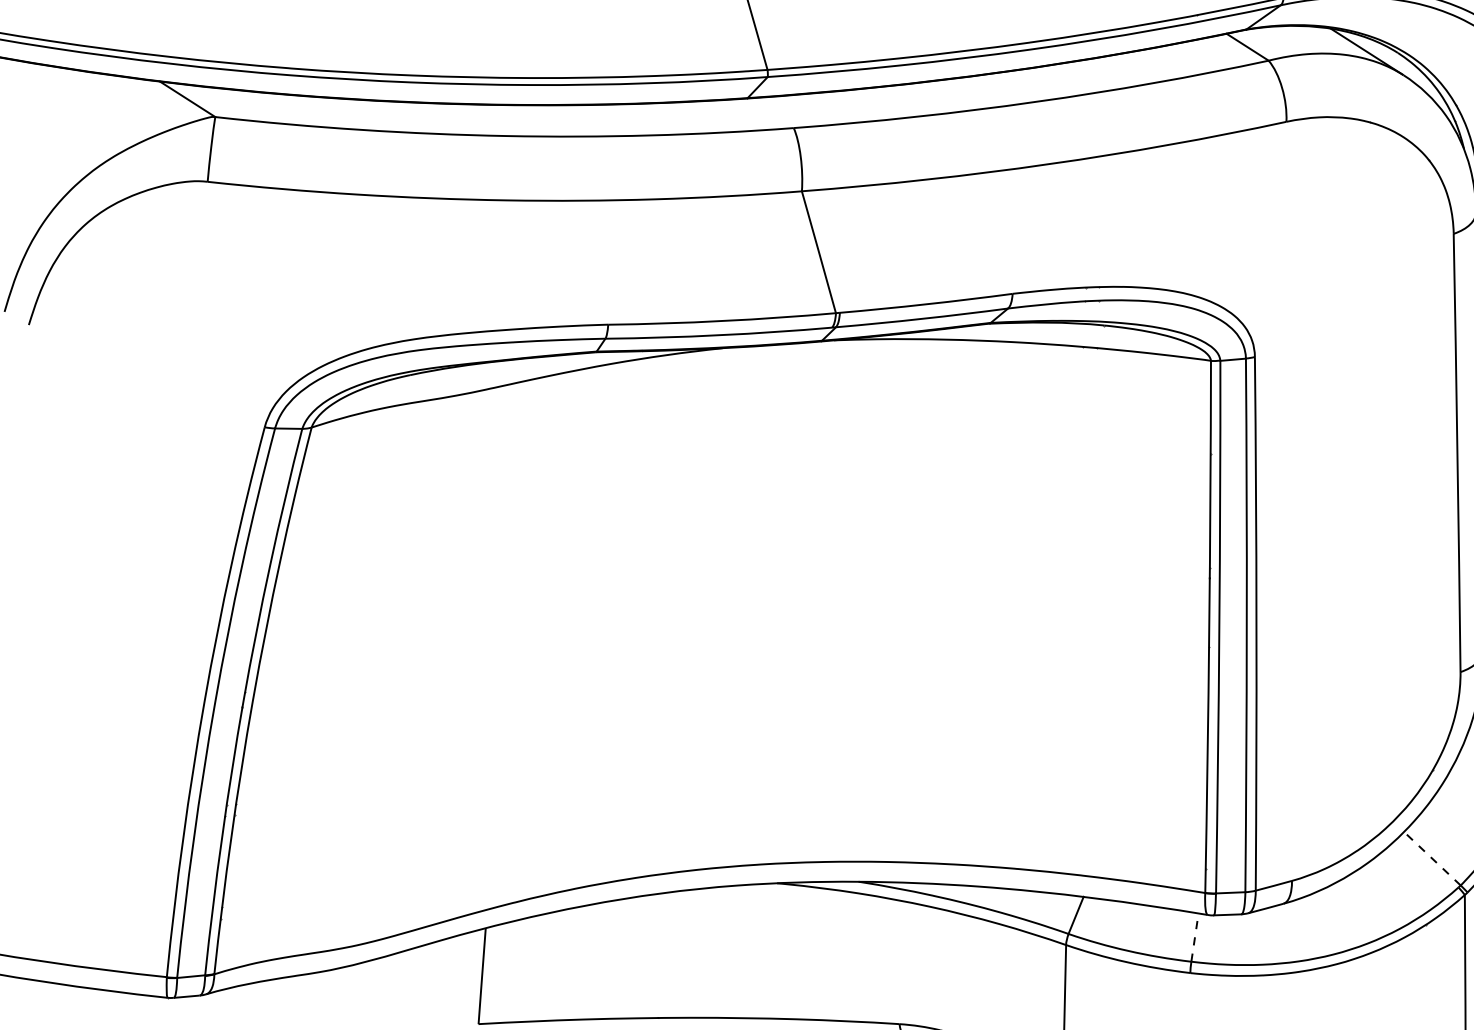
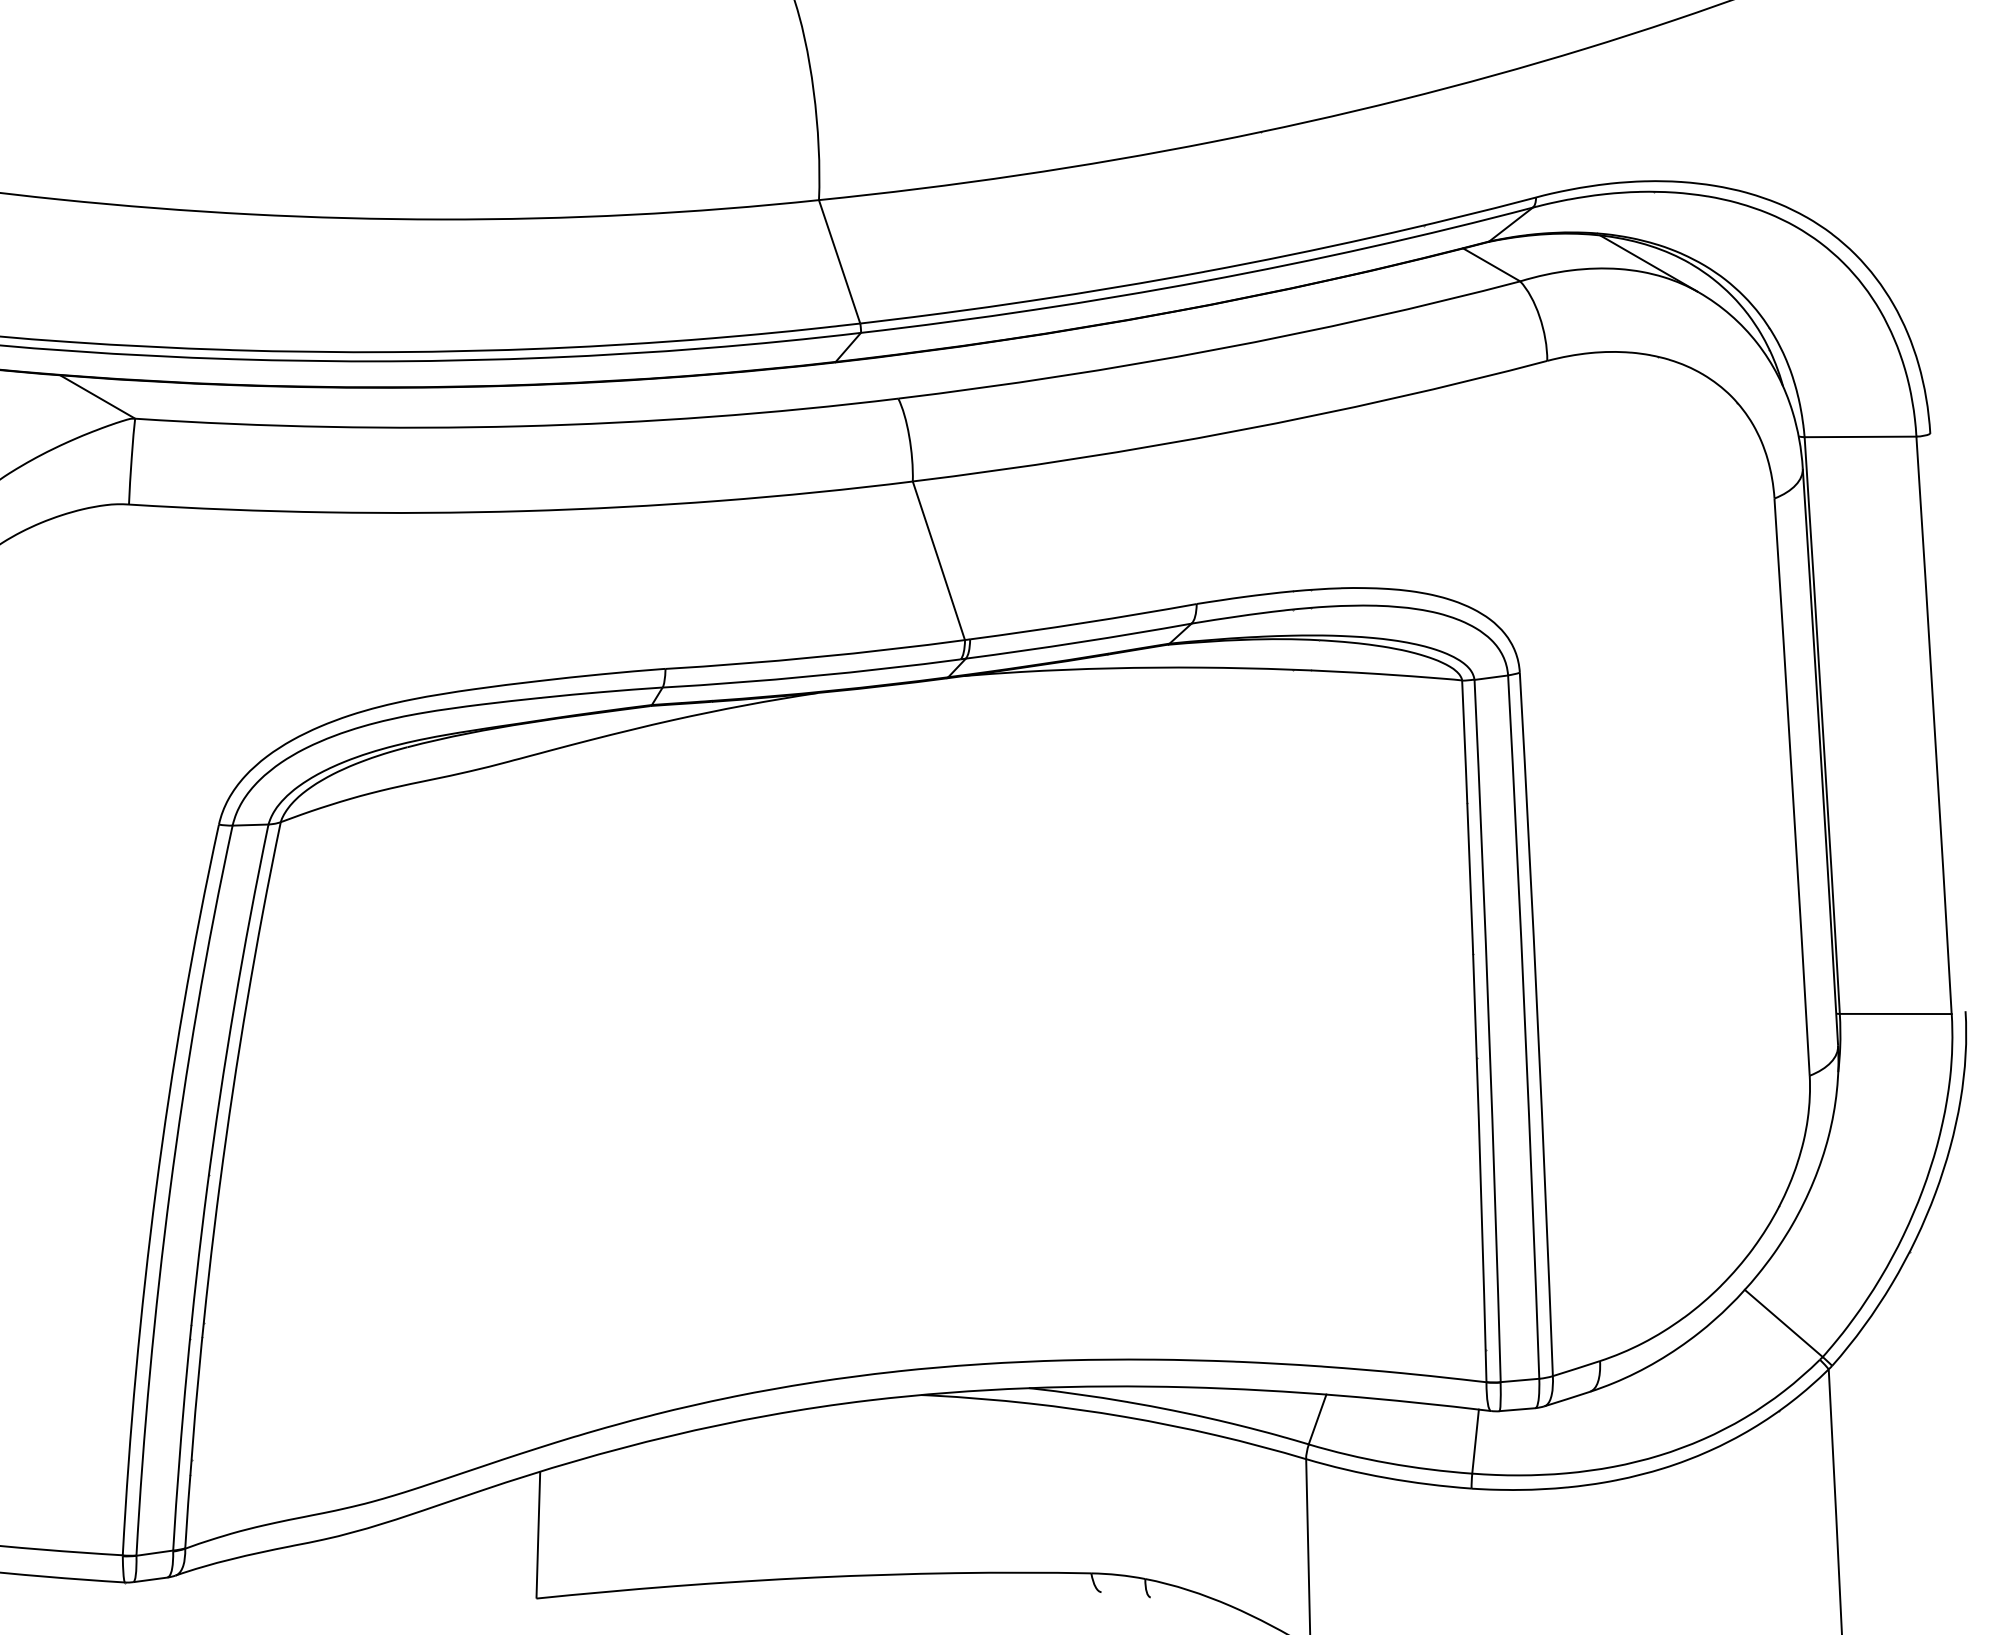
line: (1432, 858) -> (1783, 1323), dashed -> solid
line: (1194, 937) -> (1475, 1441), dashed -> solid

